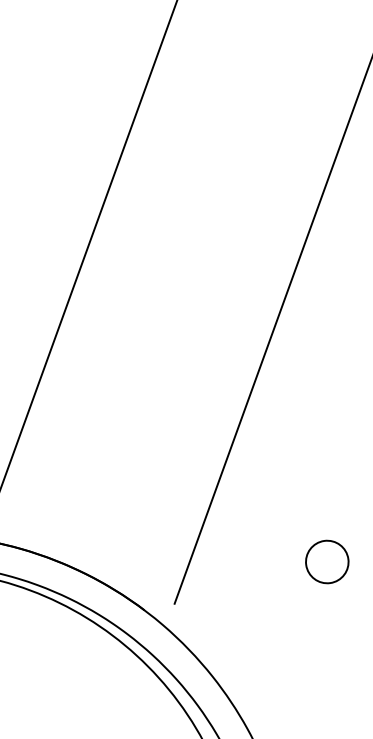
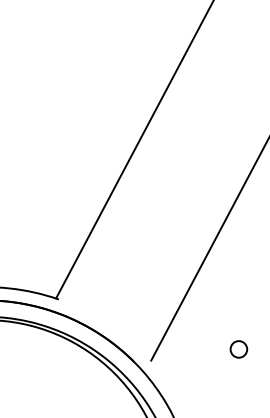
circle: (326, 562) -> (238, 349), size x0.7

